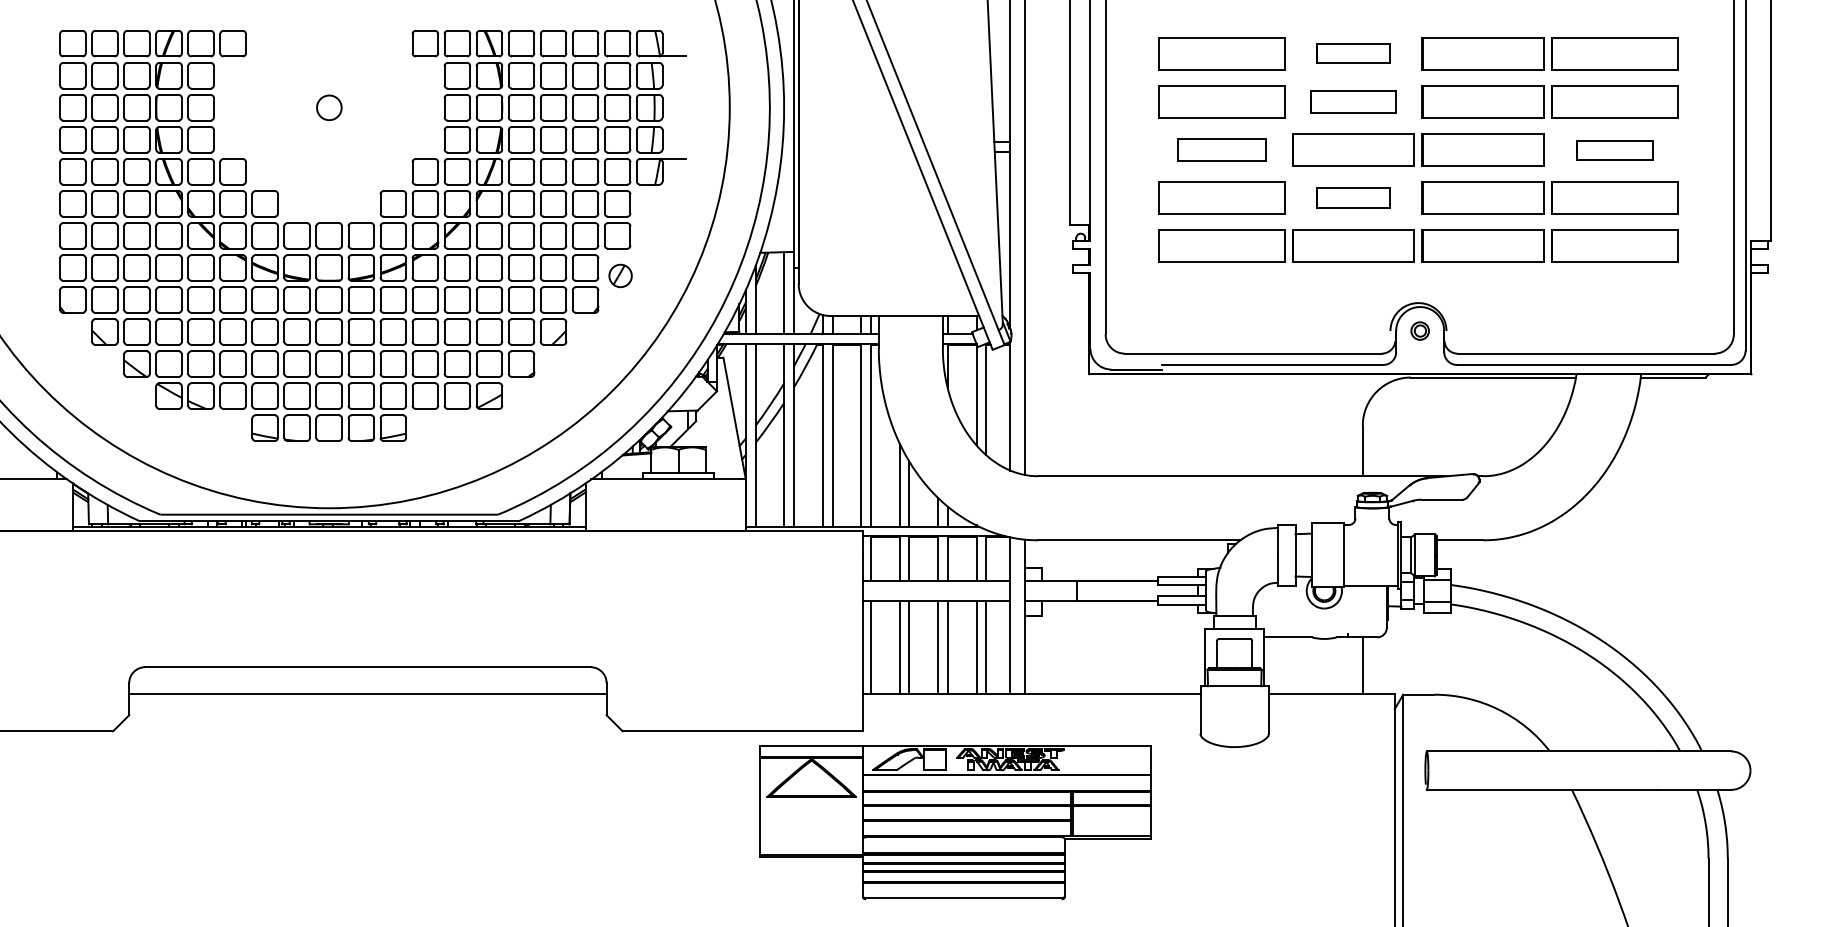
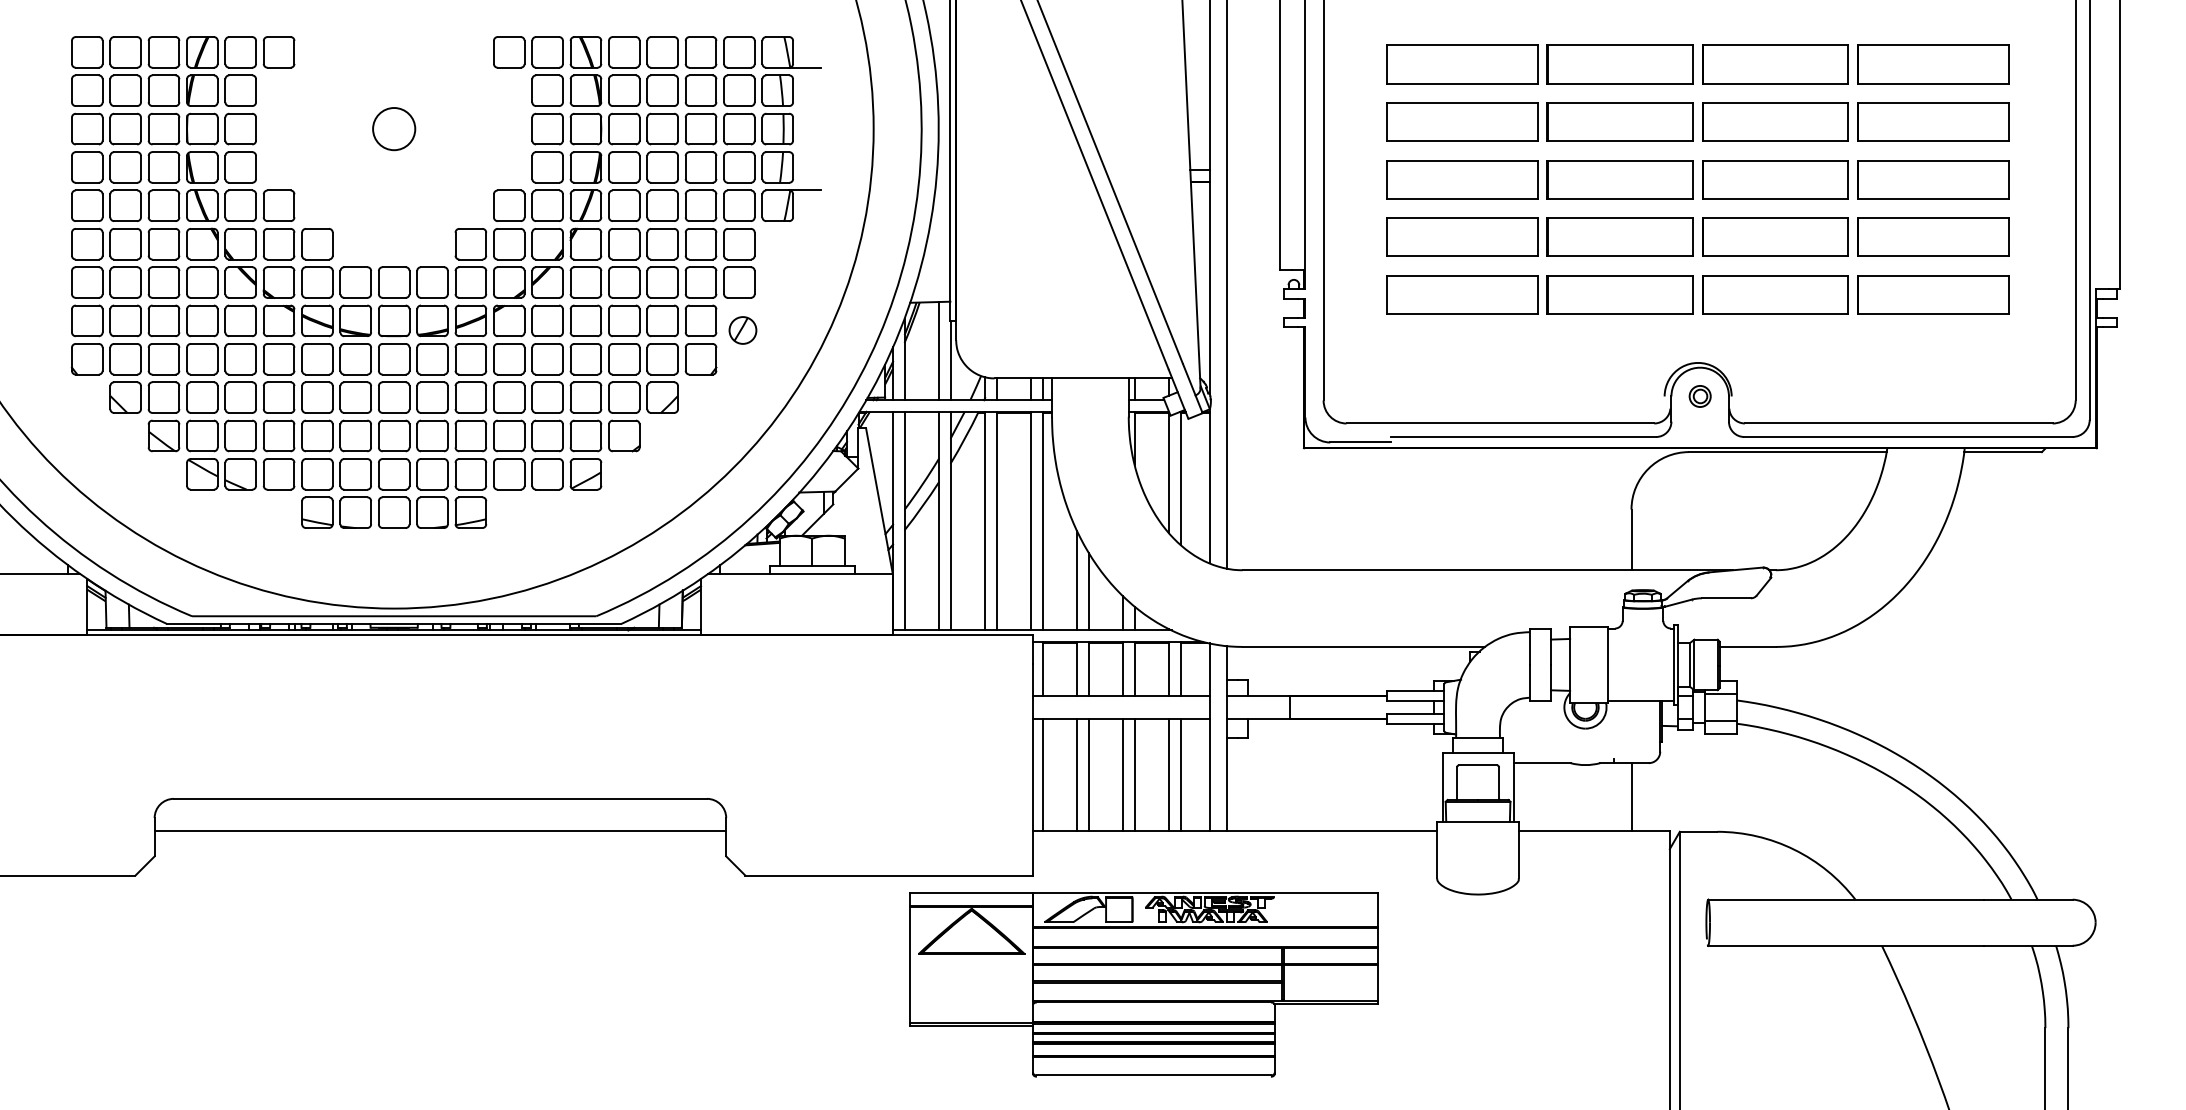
part: (1352, 53) -> (1619, 64), size x1.67
part: (1352, 101) -> (1619, 121), size x1.43
circle: (329, 108) -> (394, 129), size x1.43
part: (1221, 149) -> (1462, 179), size x1.43
part: (1615, 149) -> (1933, 179), size x1.67
part: (1352, 197) -> (1619, 236), size x1.67

